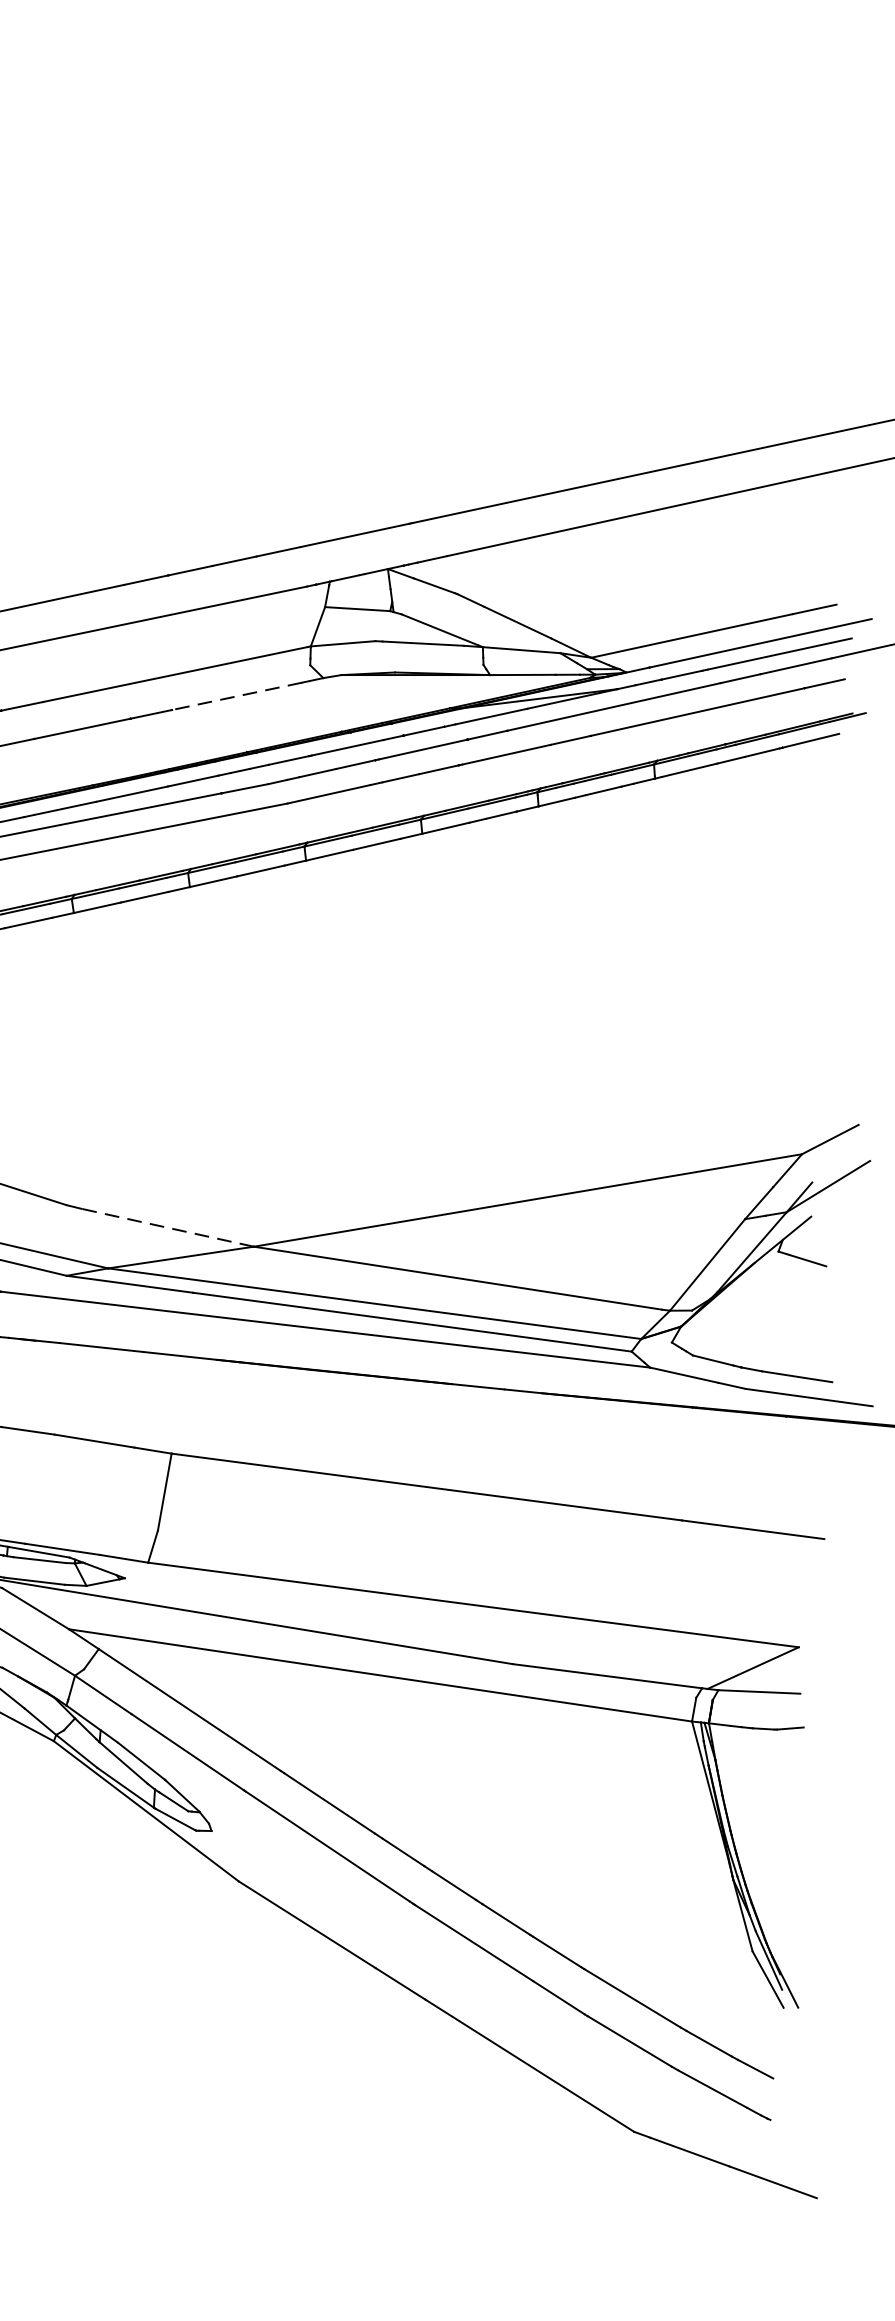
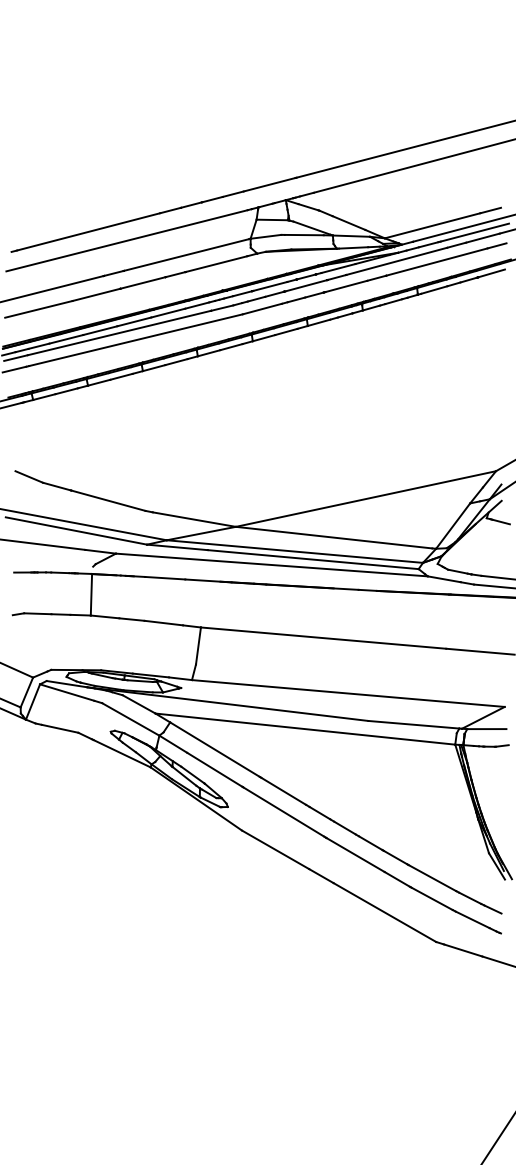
line: (237, 697) -> (216, 264), dashed -> solid
line: (165, 1227) -> (193, 519), dashed -> solid

